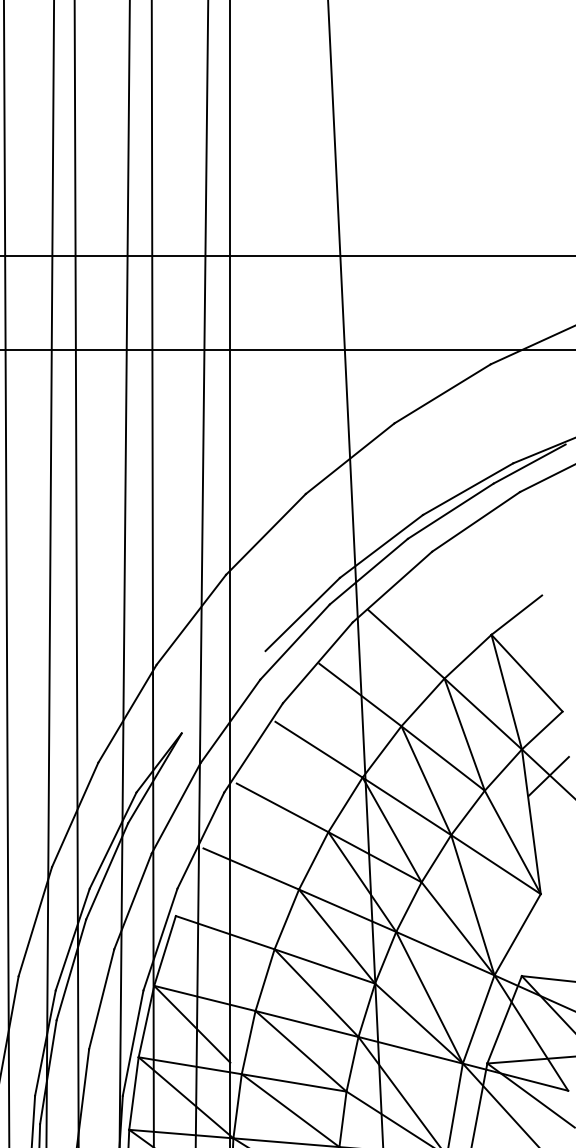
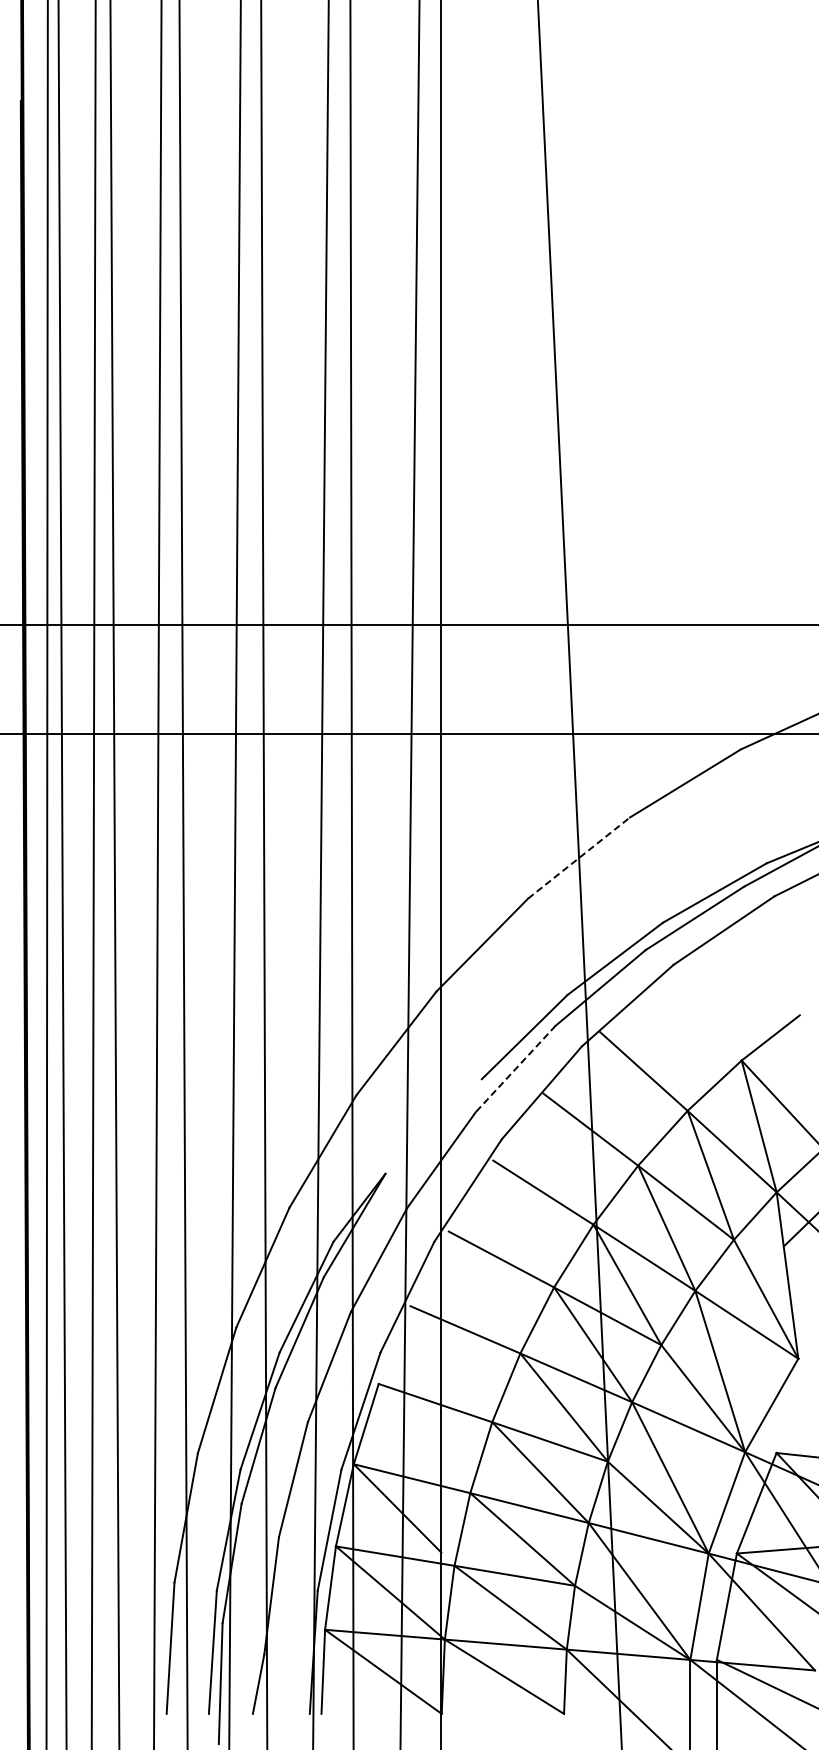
line: (350, 458) -> (579, 857), solid -> dashed
line: (294, 641) -> (515, 1068), solid -> dashed

